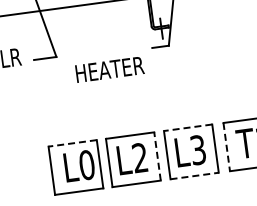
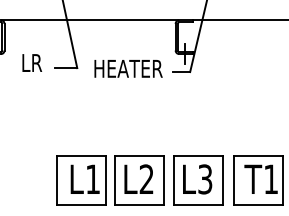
text: (109, 69) -> (128, 68), moved
line: (187, 127) -> (197, 155), dashed -> solid
line: (72, 143) -> (81, 155), dashed -> solid
line: (226, 147) -> (233, 180), dashed -> solid
line: (157, 155) -> (164, 179), dashed -> solid
text: (87, 165) -> (93, 179), L0 -> L1
line: (194, 175) -> (198, 204), dashed -> solid

